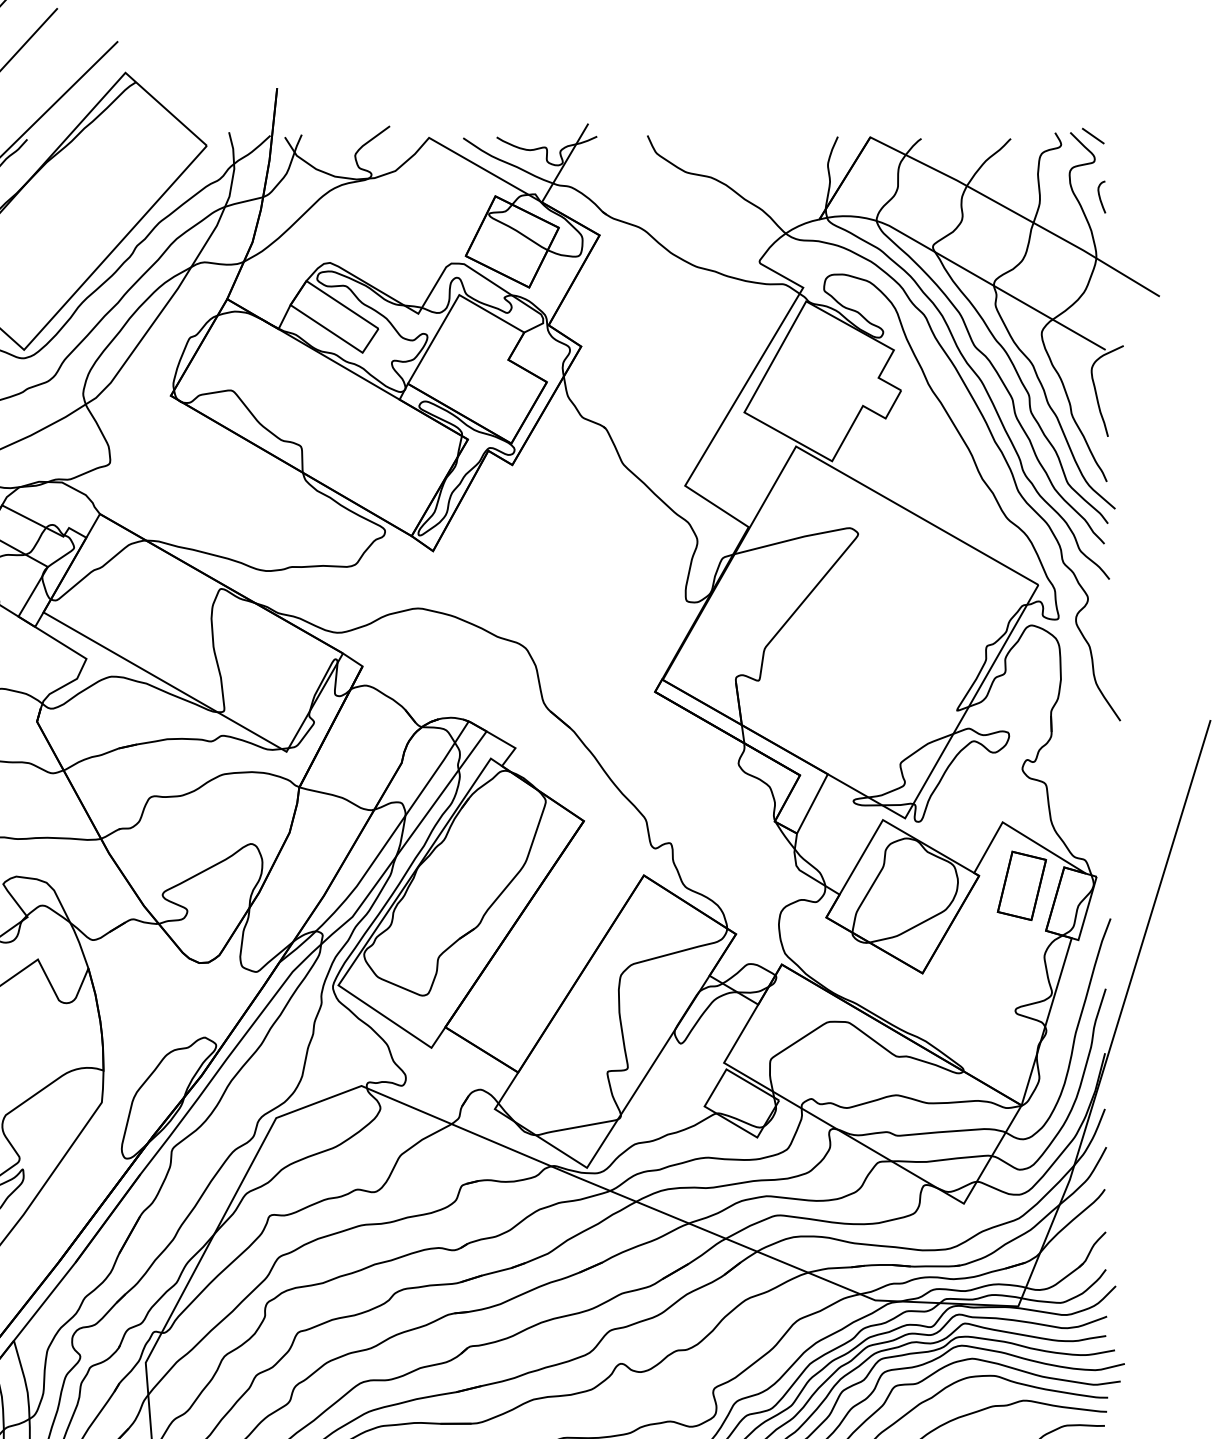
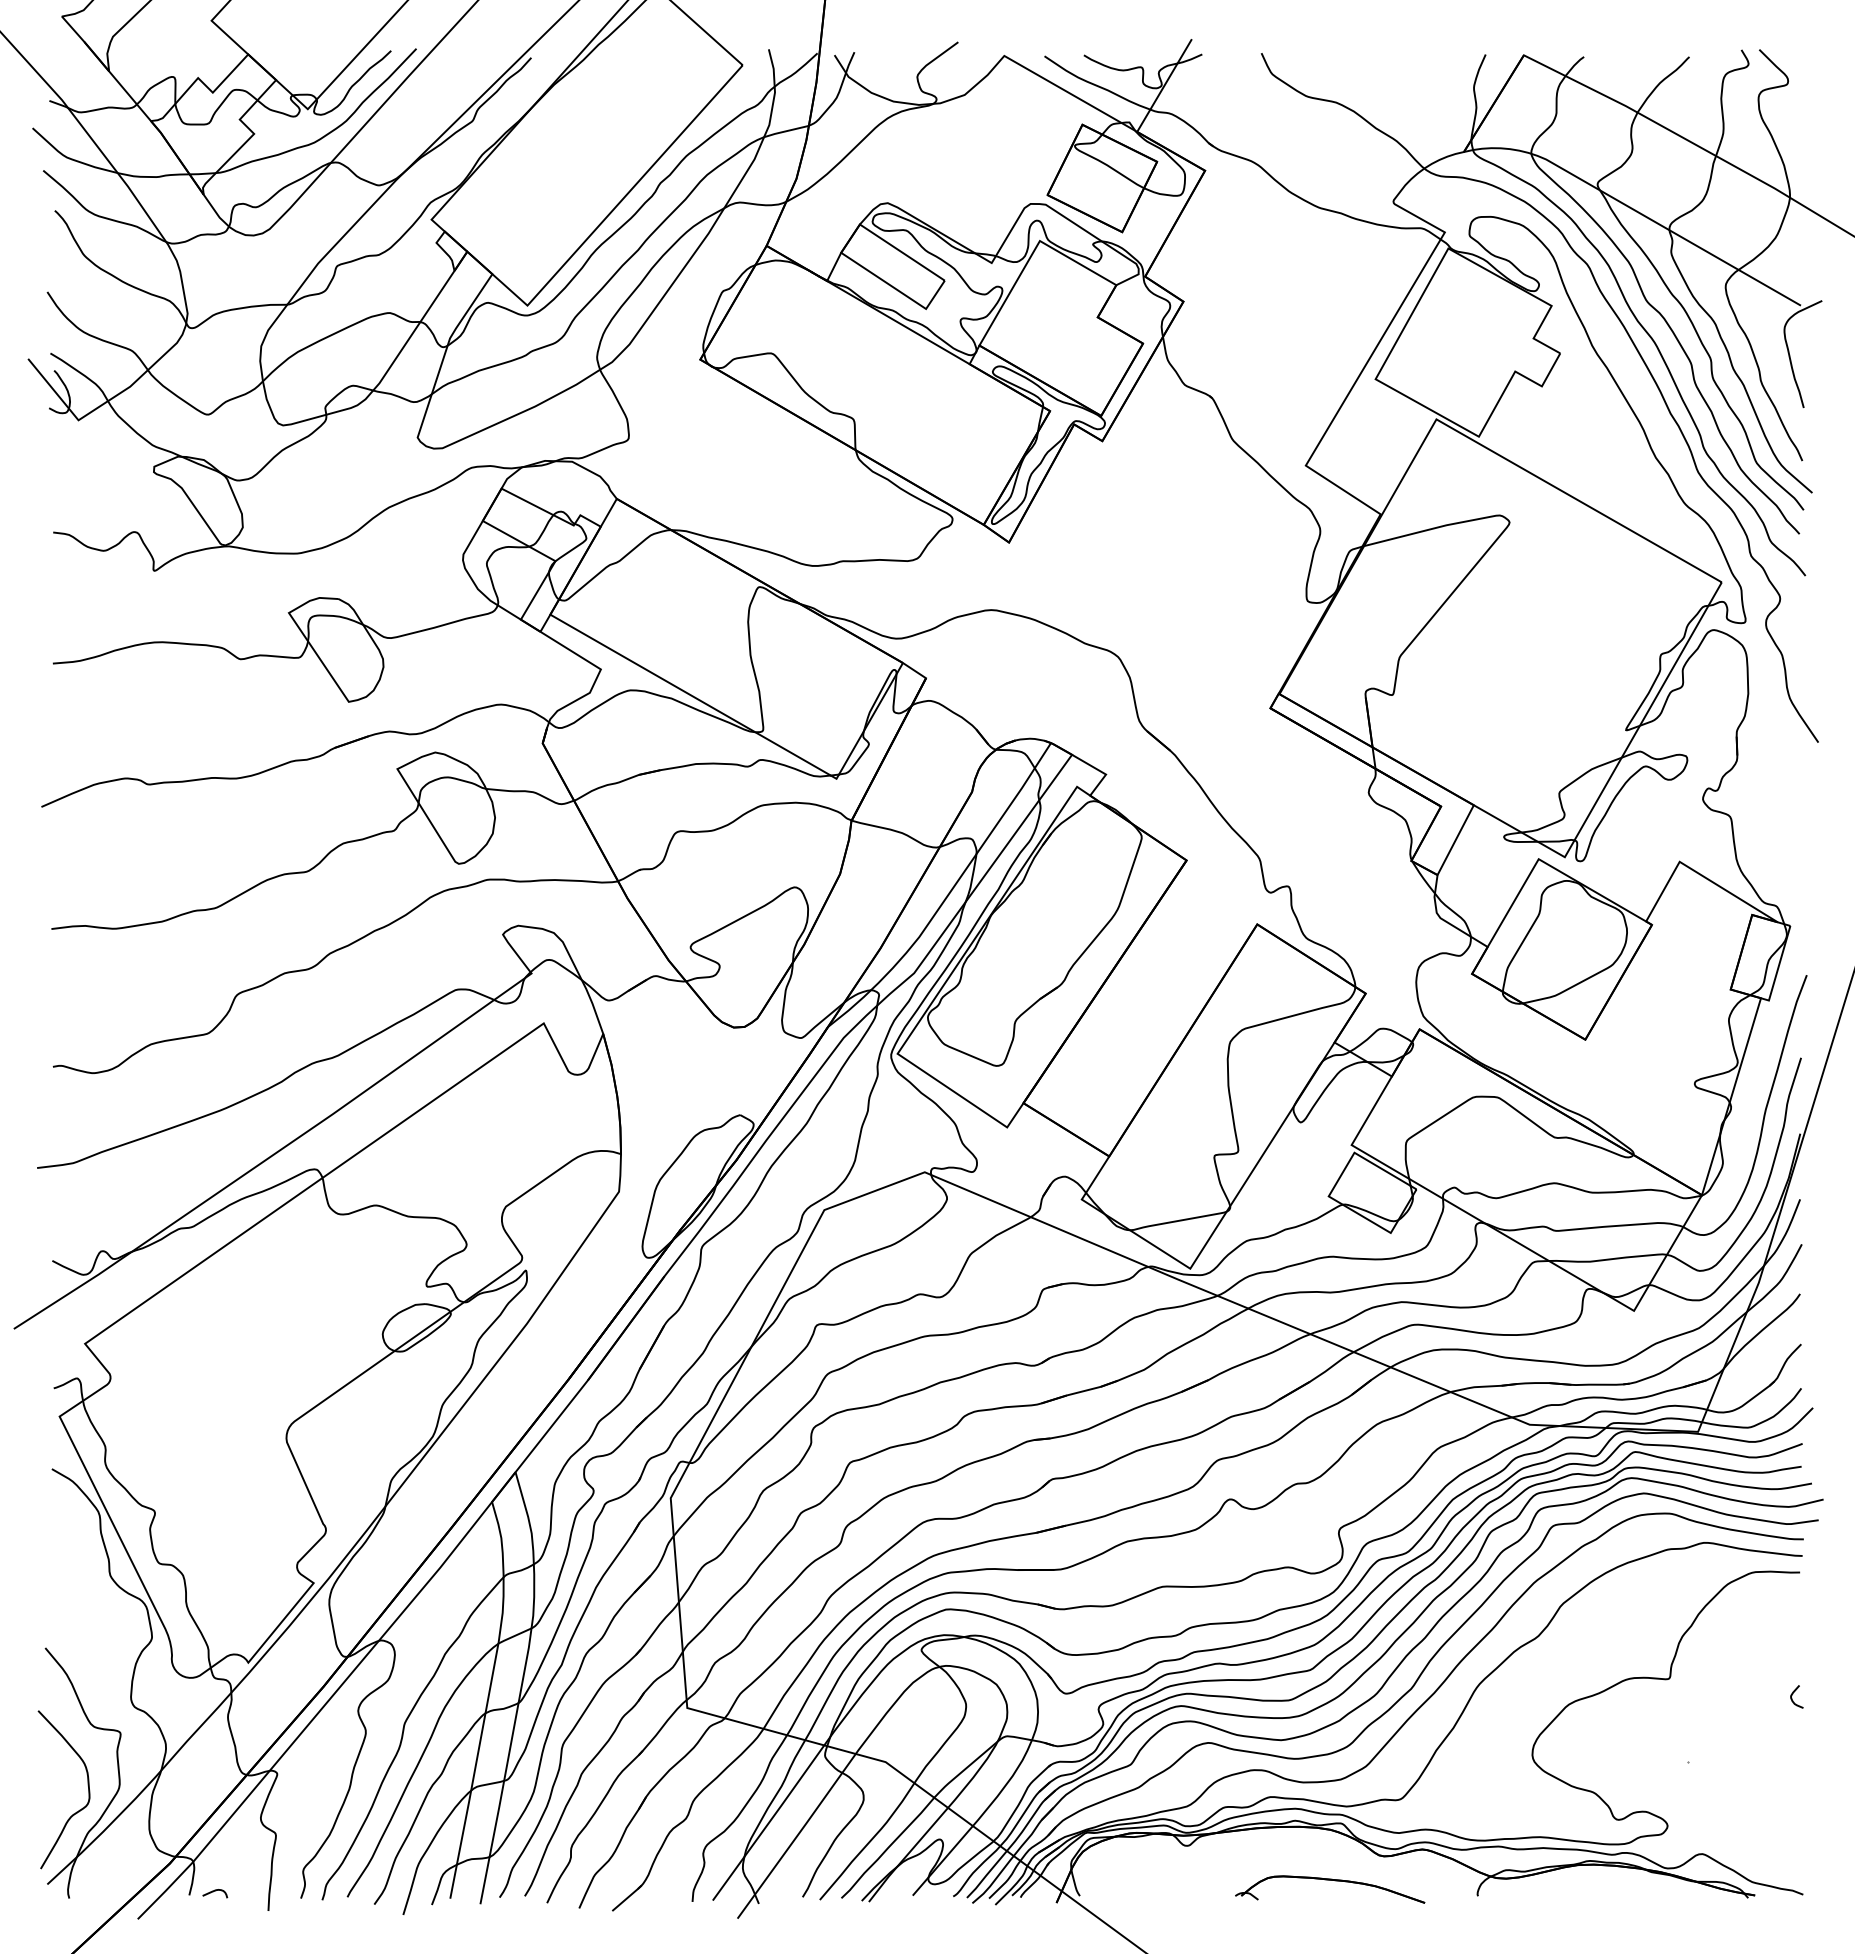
line: (1093, 135) -> (1786, 53), removed
curve: (1101, 197) -> (1795, 126), removed
part: (1022, 885) -> (1702, 936), removed

